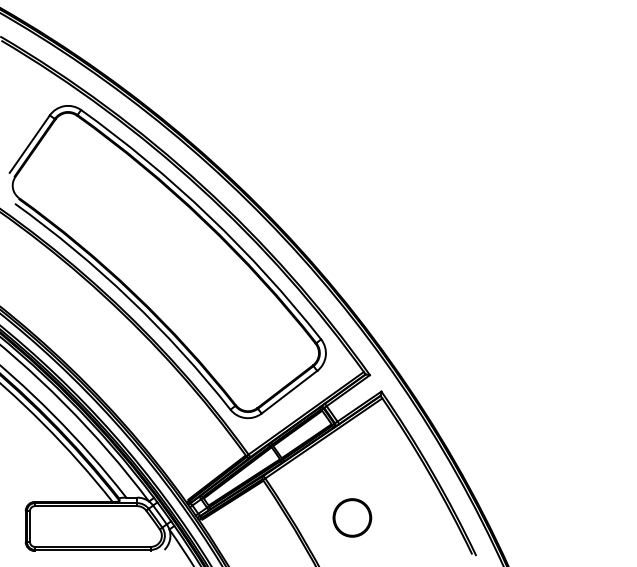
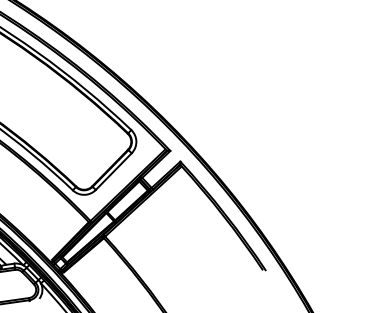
part: (352, 517) -> (172, 255), removed

